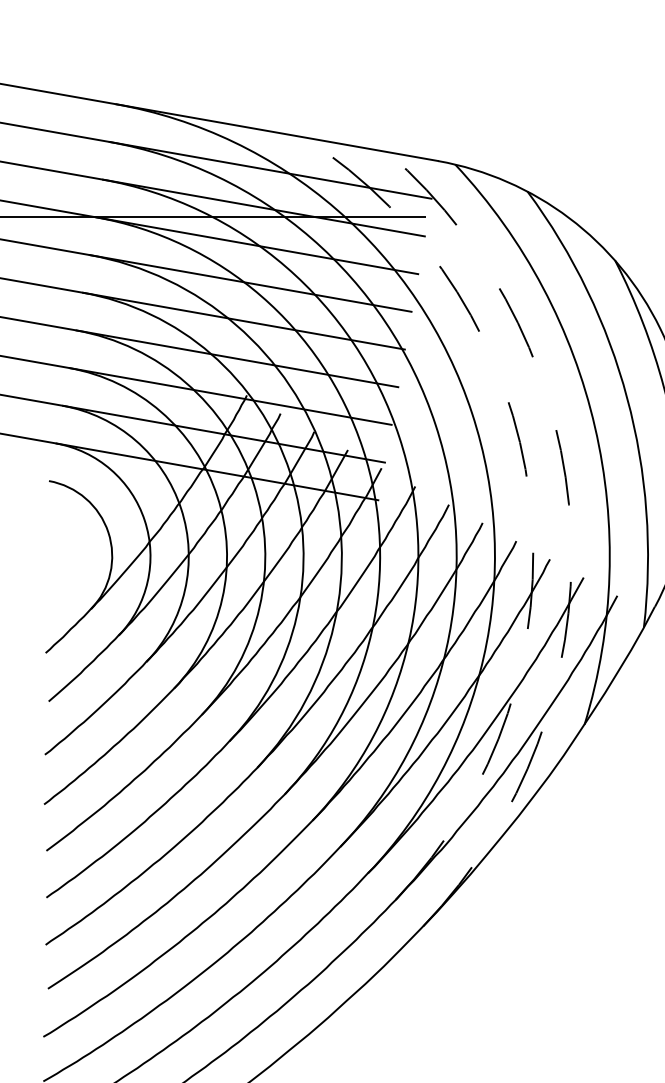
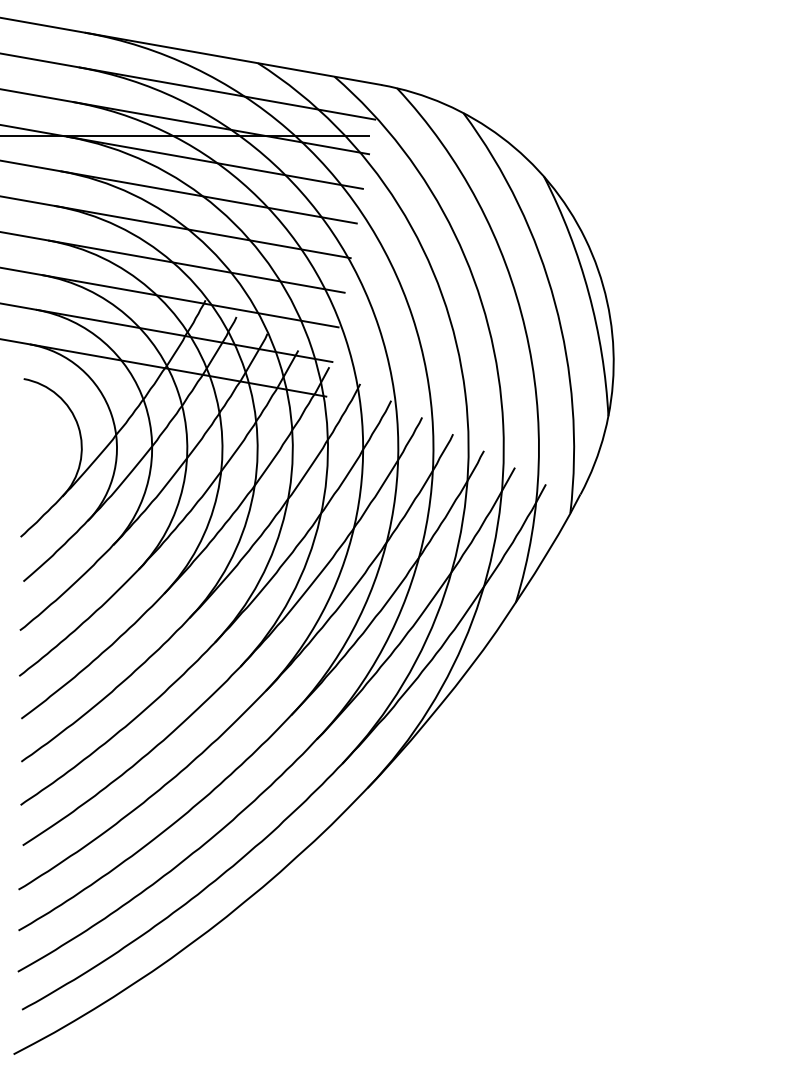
arc: (529, 496) -> (465, 393), dashed -> solid
arc: (571, 531) -> (503, 425), dashed -> solid

